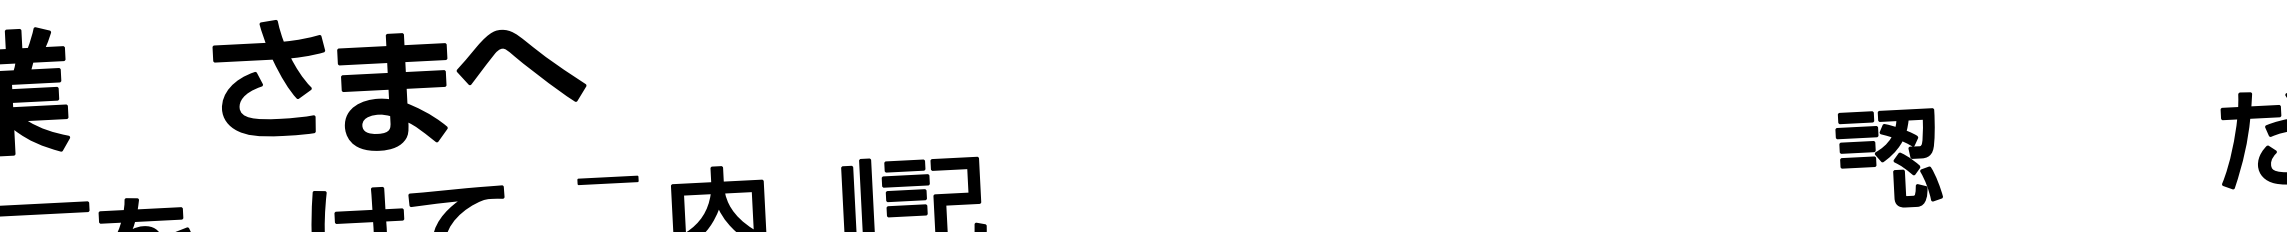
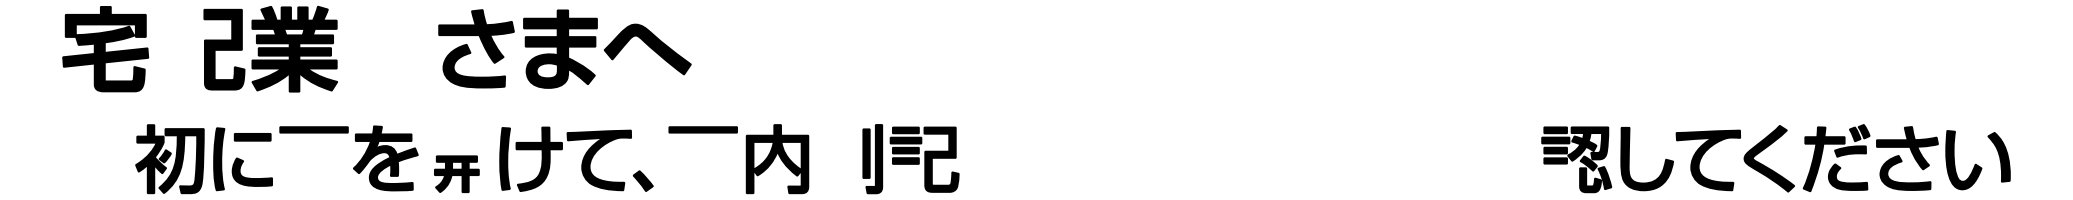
part: (394, 90) -> (560, 48), moved
fill: (2171, 143) -> (1769, 158), added
fill: (2081, 150) -> (1708, 160), added
fill: (1992, 152) -> (1647, 158), added
part: (607, 179) -> (702, 129), size x1.67

